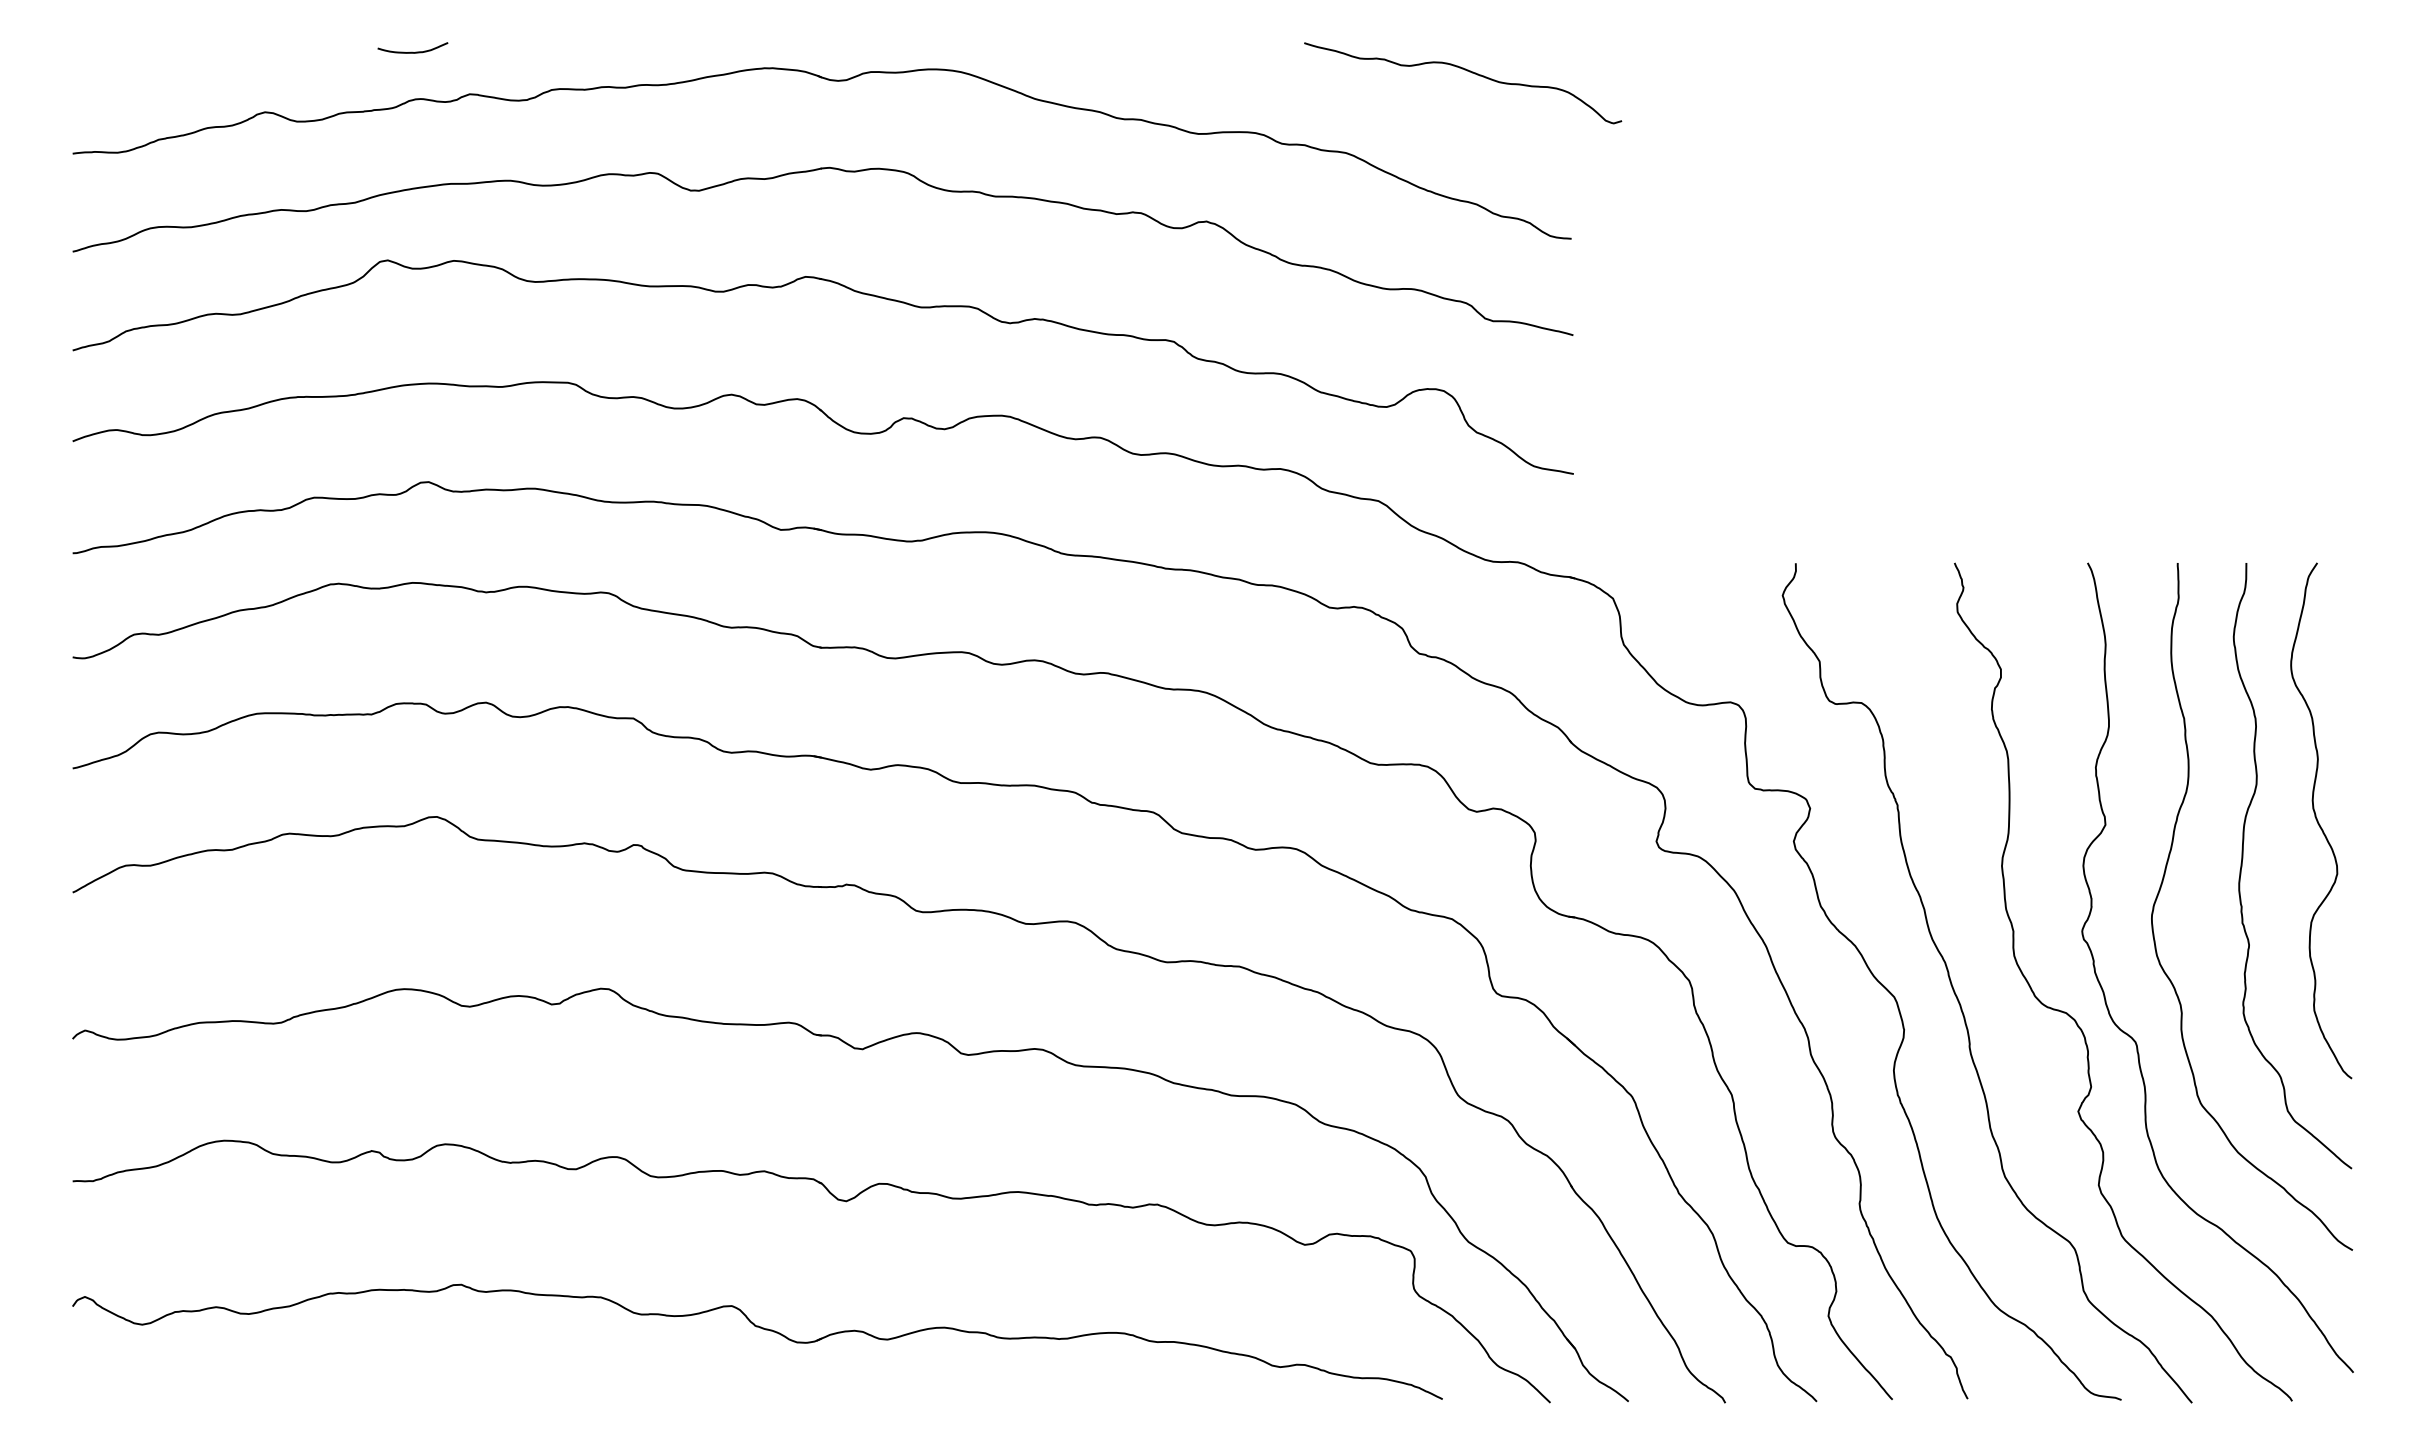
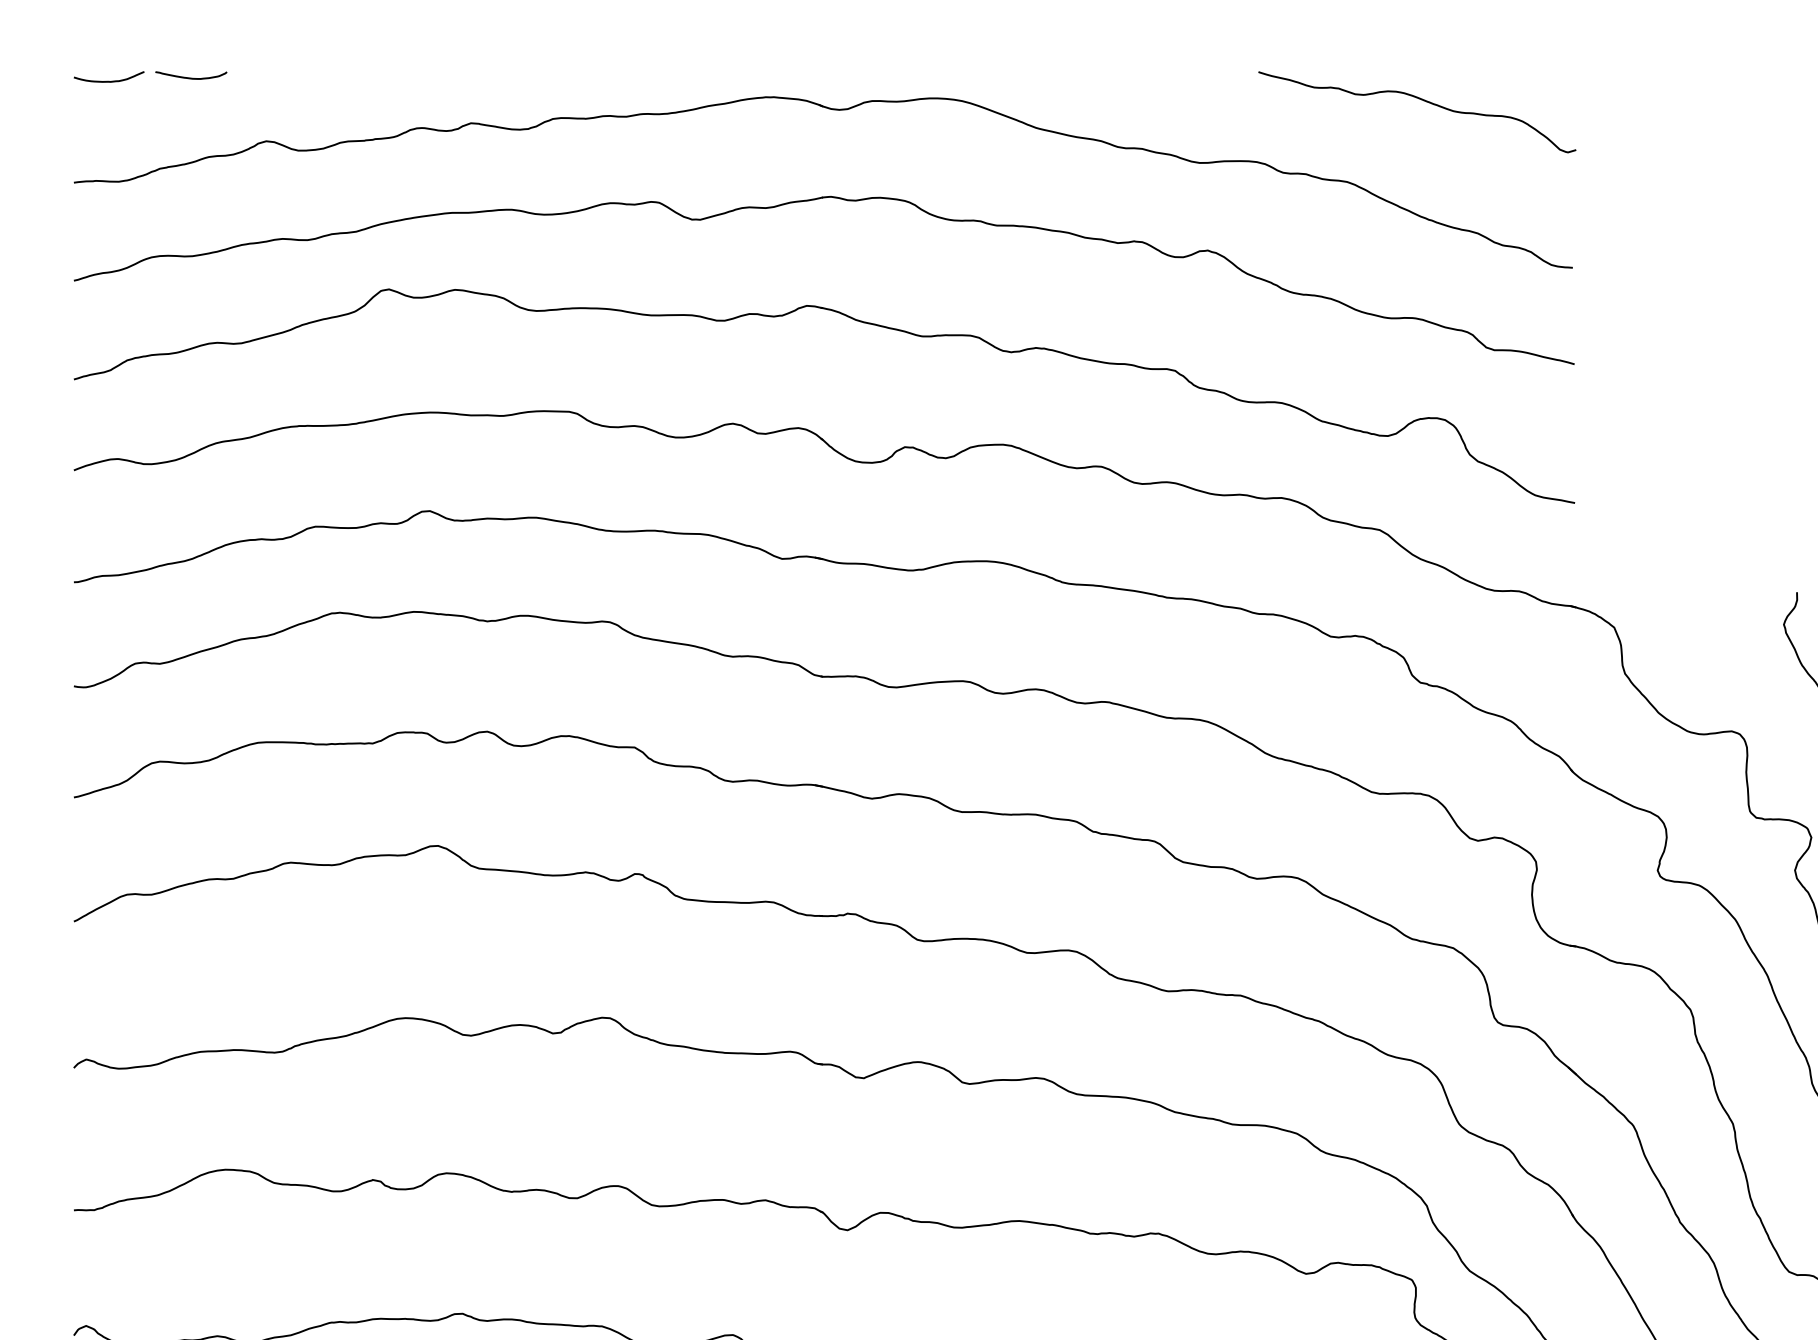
curve: (190, 48) -> (191, 77), added
curve: (412, 51) -> (108, 80), moved
curve: (1469, 72) -> (1423, 101), moved

